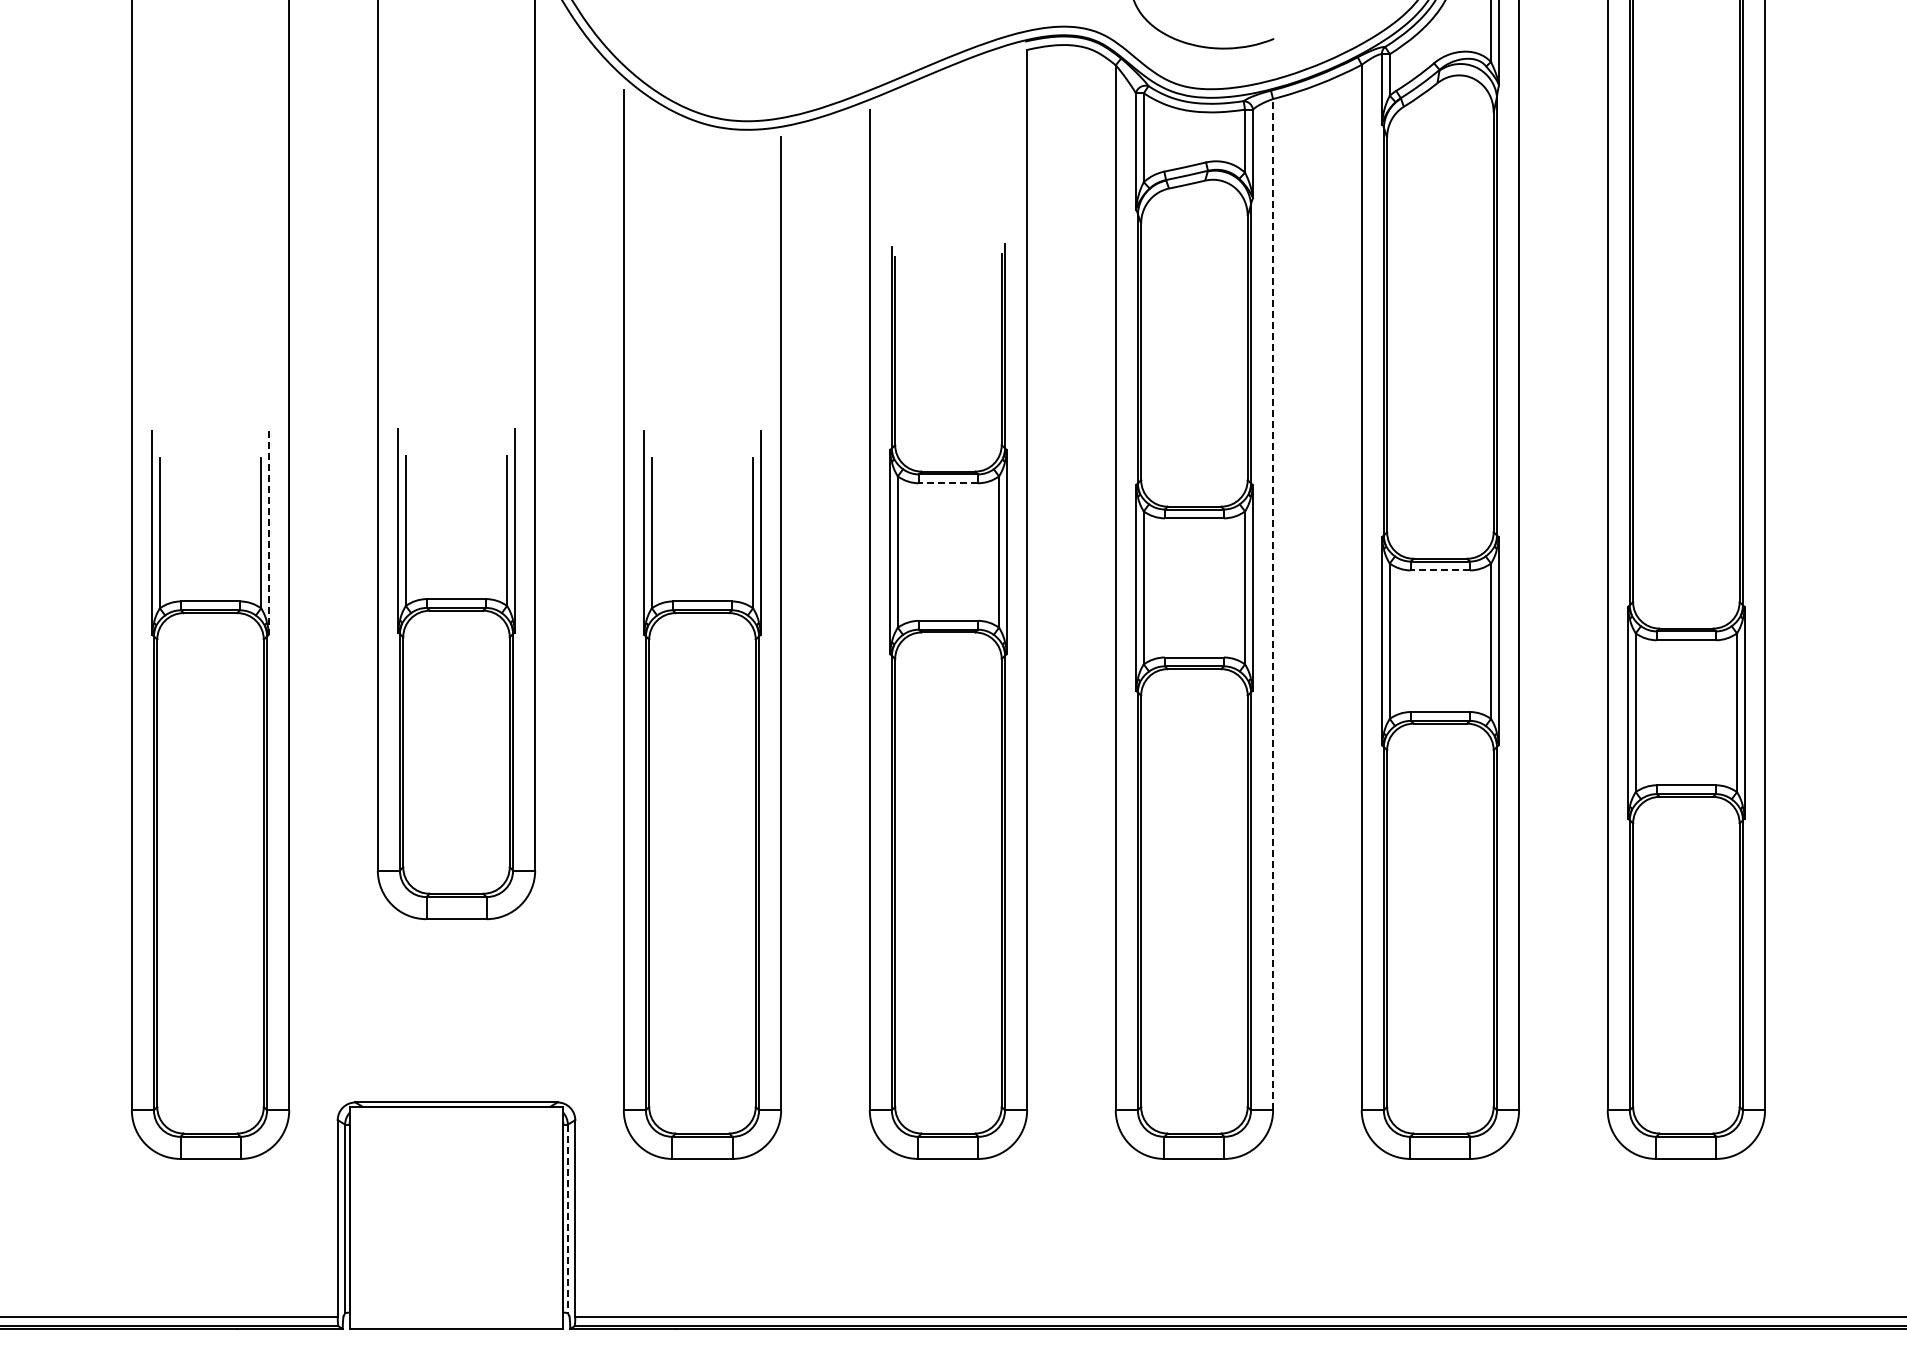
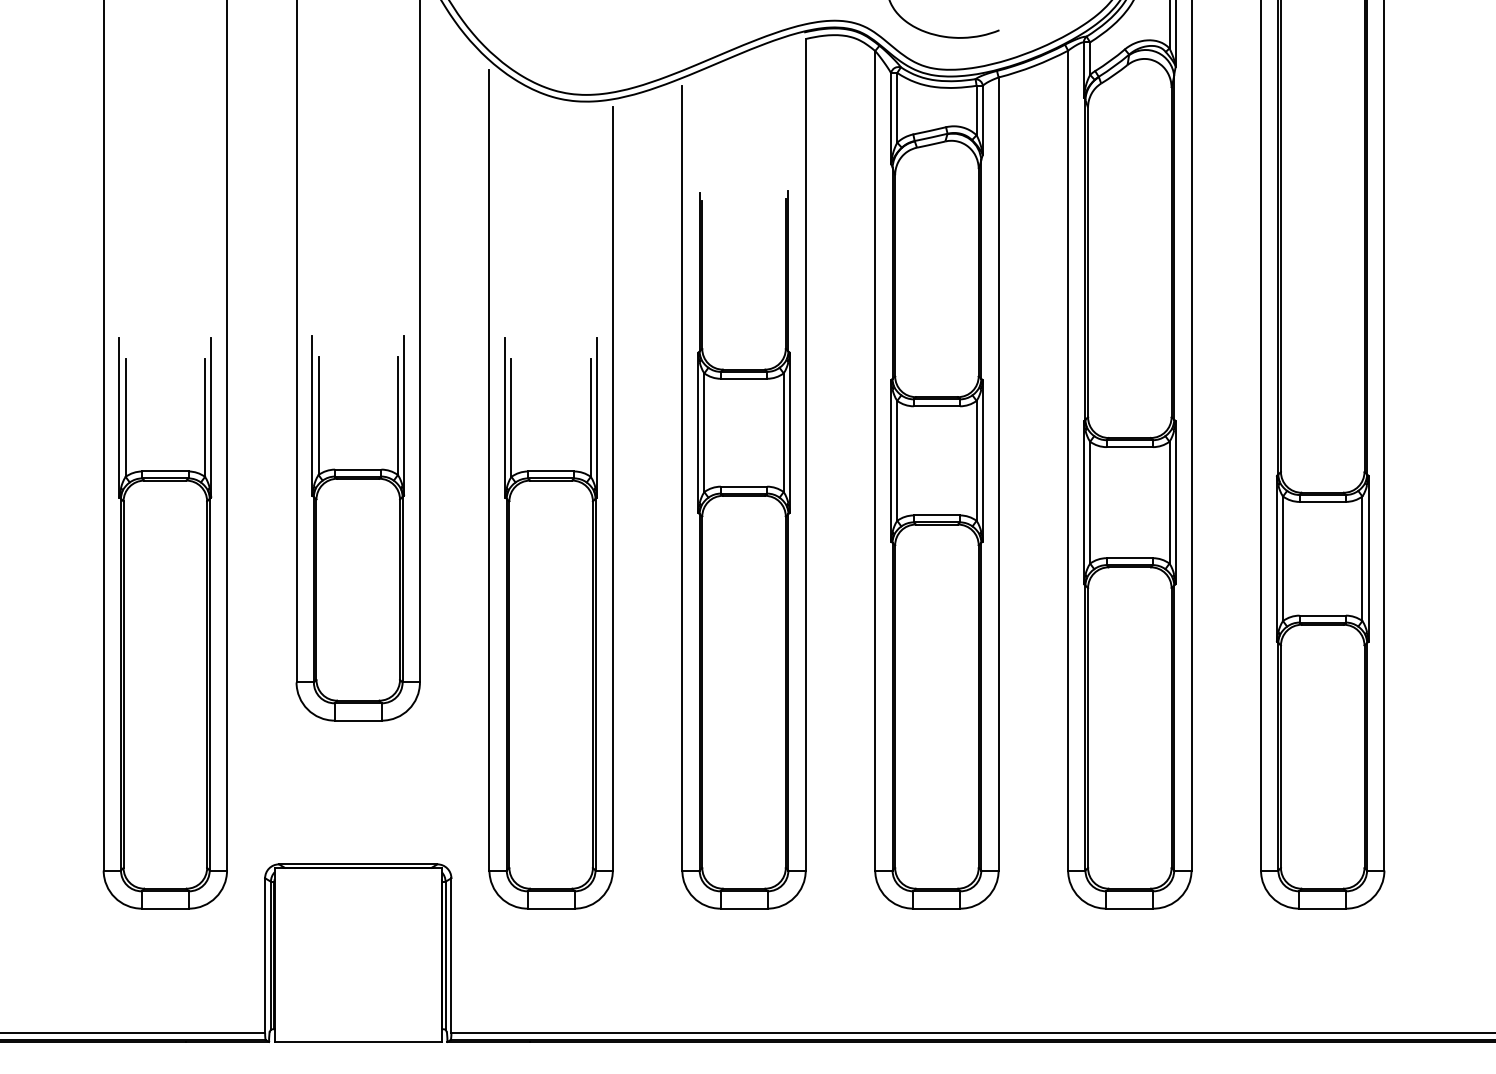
line: (948, 483) -> (744, 378), dashed -> solid
line: (269, 533) -> (211, 418), dashed -> solid
line: (1440, 570) -> (1129, 447), dashed -> solid
line: (1273, 604) -> (998, 473), dashed -> solid
line: (567, 1219) -> (445, 956), dashed -> solid

